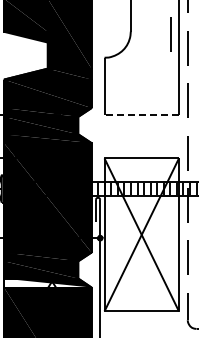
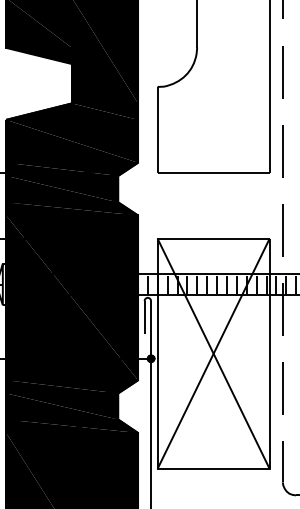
line: (170, 34) -> (256, 51), removed
line: (141, 114) -> (213, 172), dashed -> solid
fill: (47, 282) -> (71, 425), added

